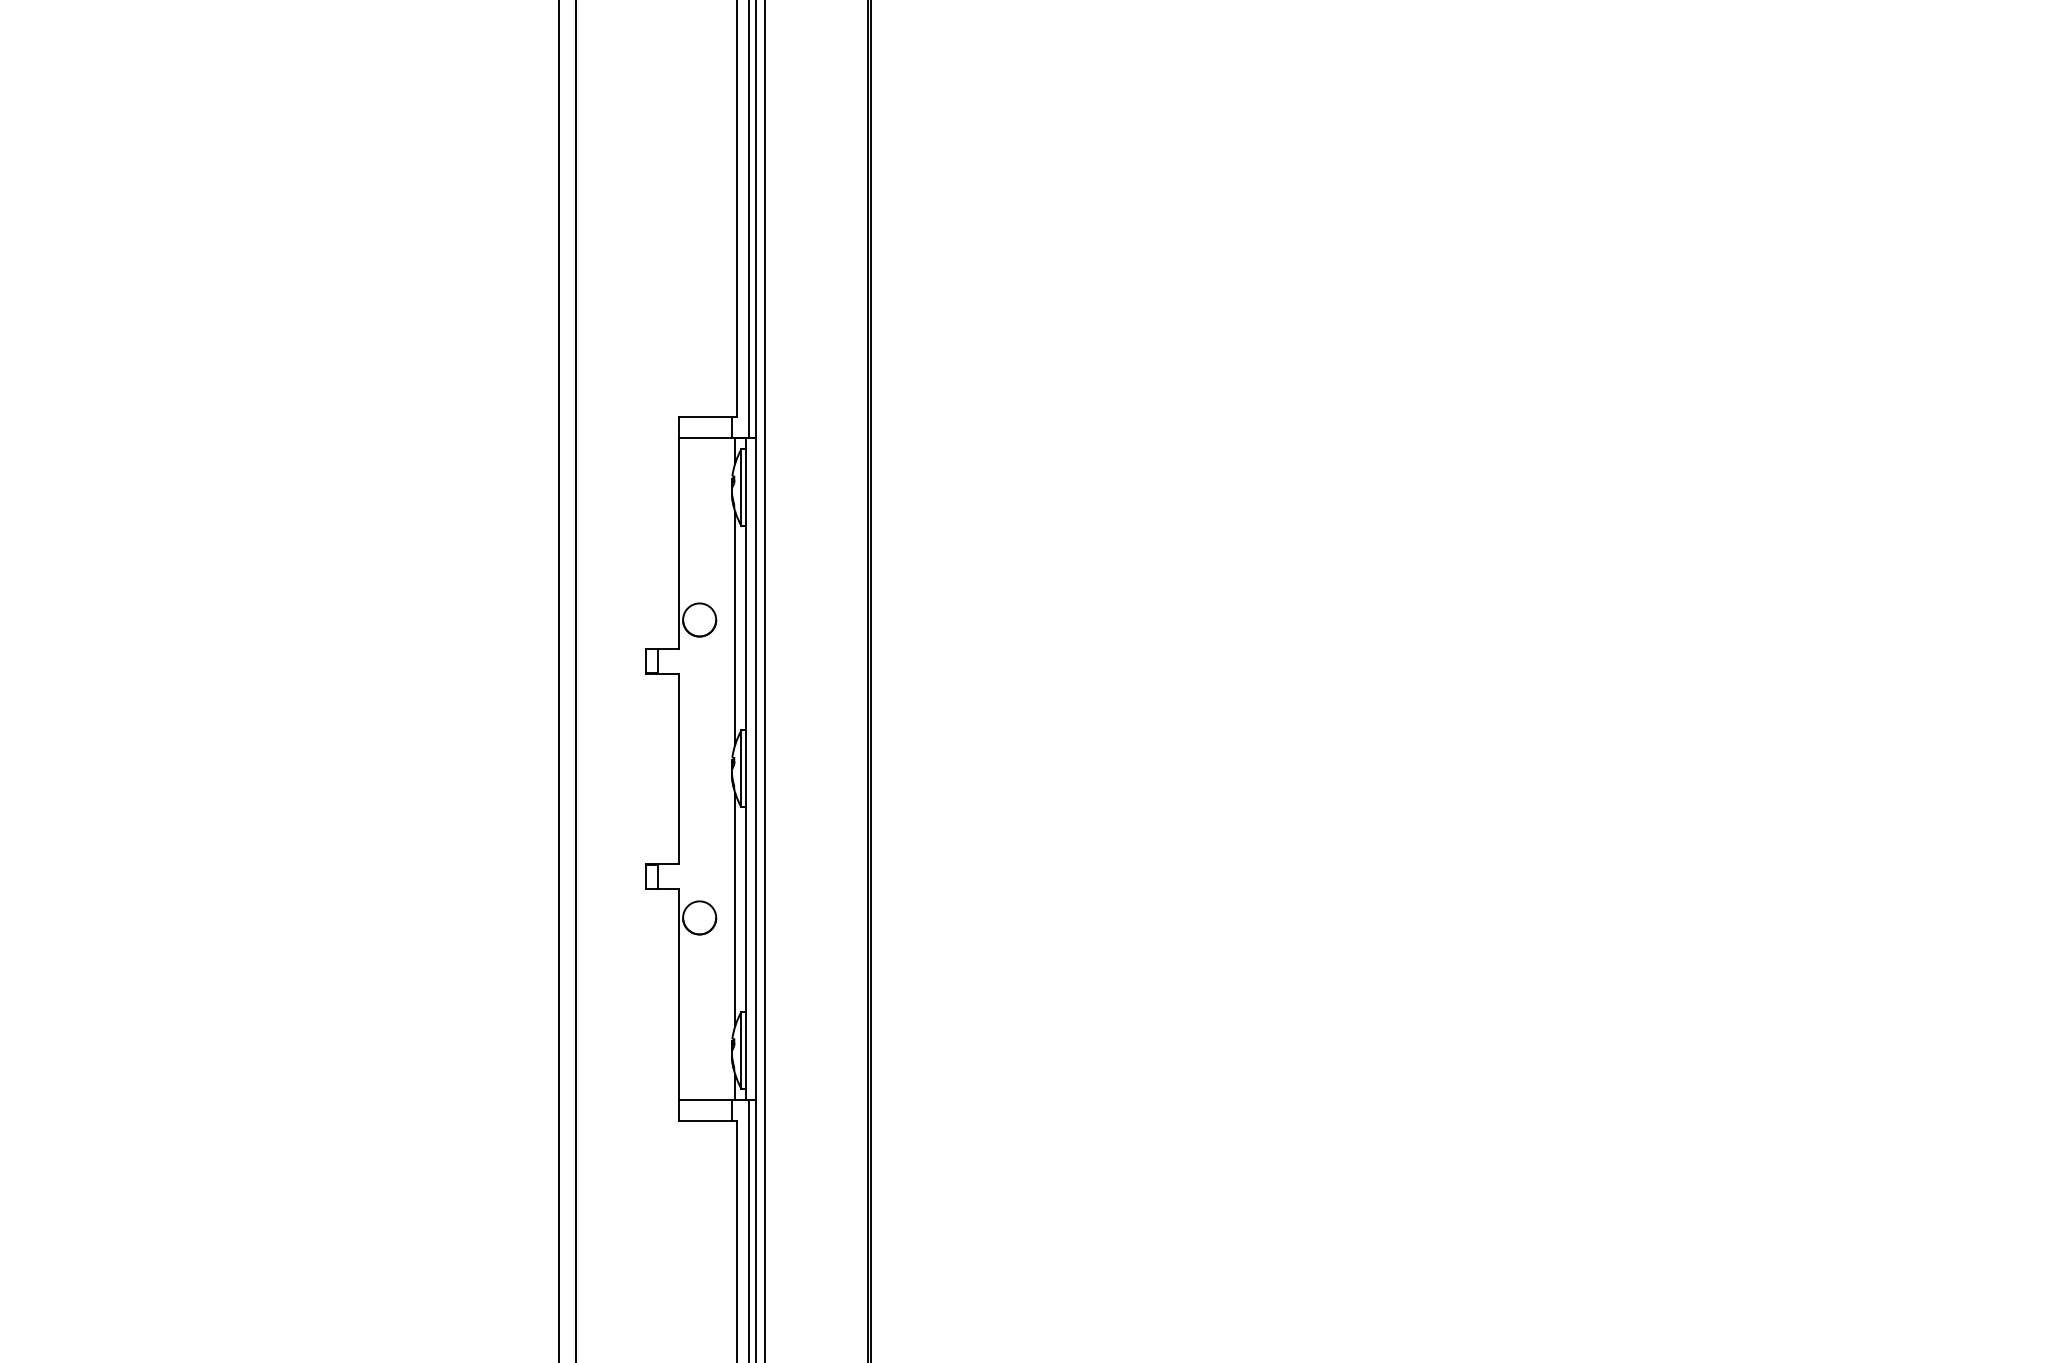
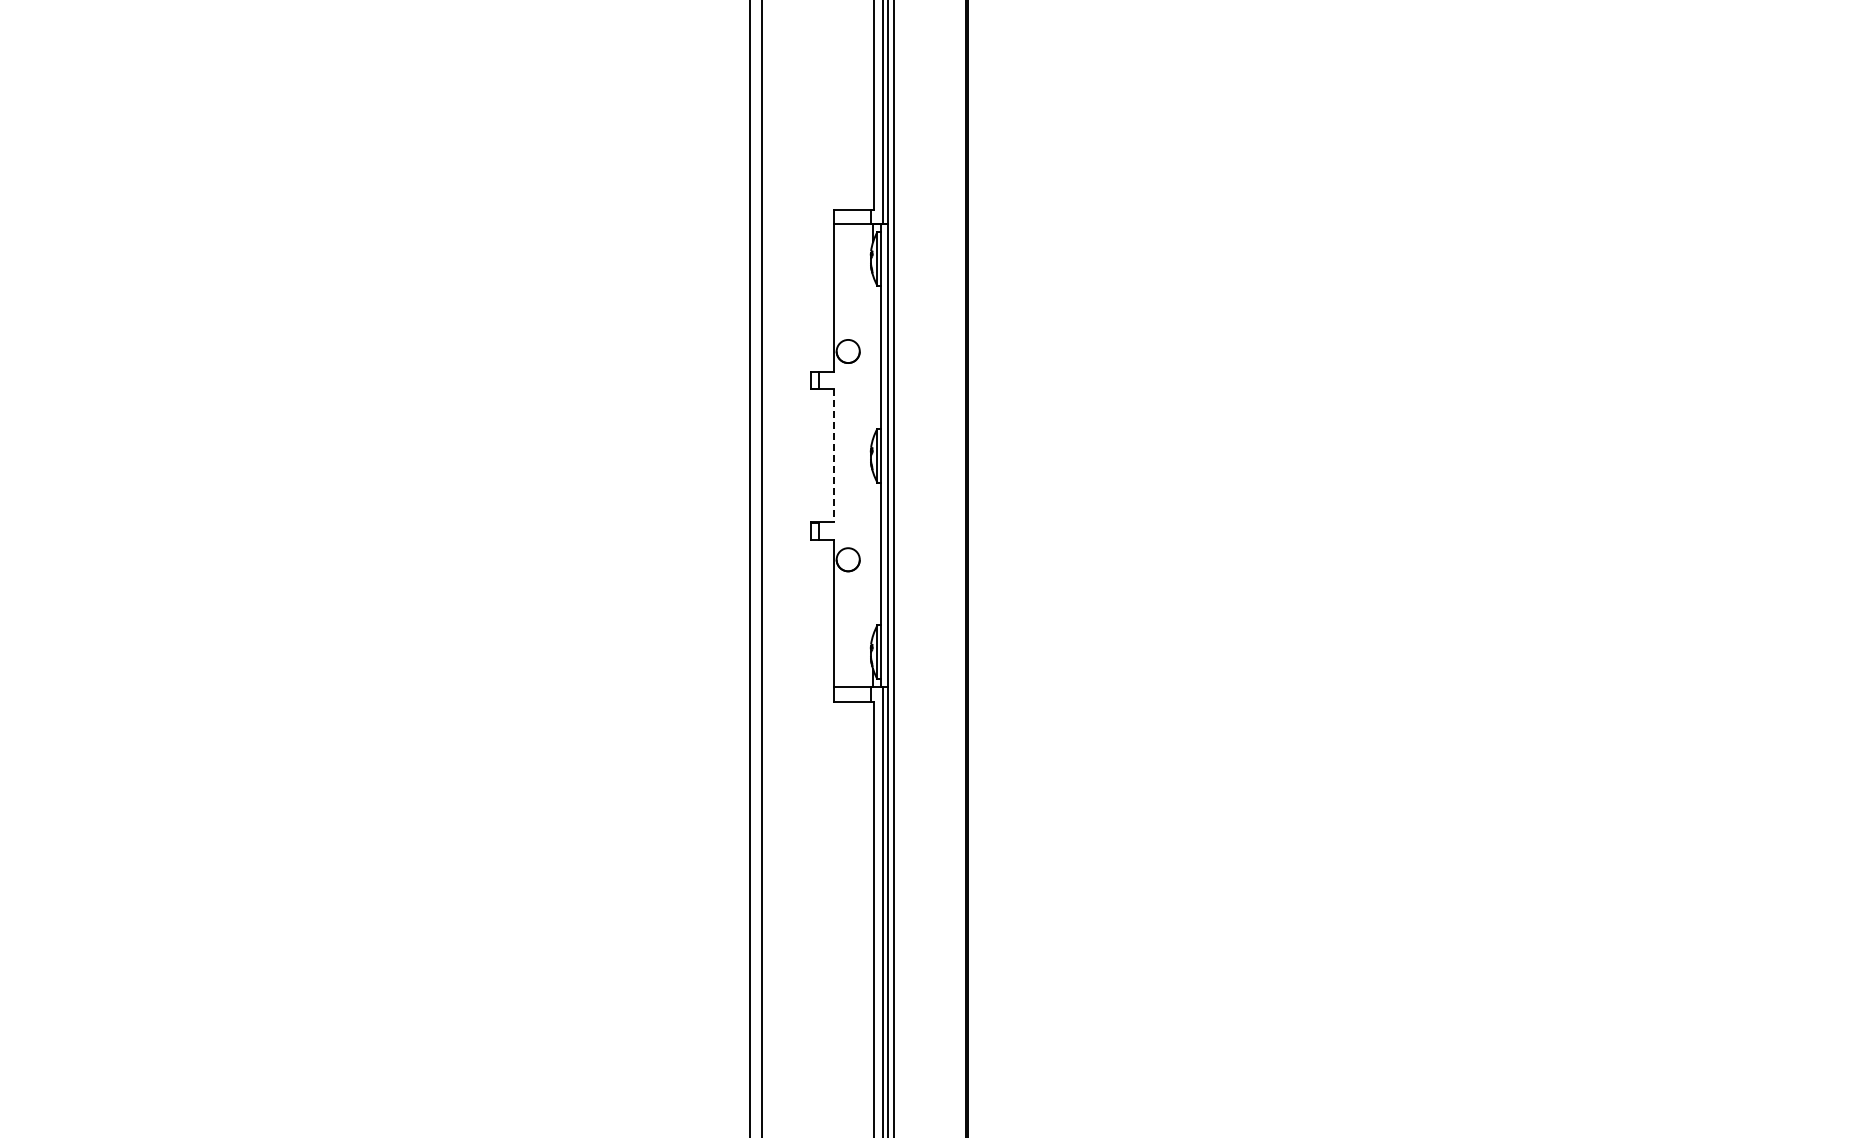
line: (735, 627) -> (873, 356), removed
line: (678, 768) -> (833, 455), solid -> dashed
line: (735, 908) -> (873, 553), removed

